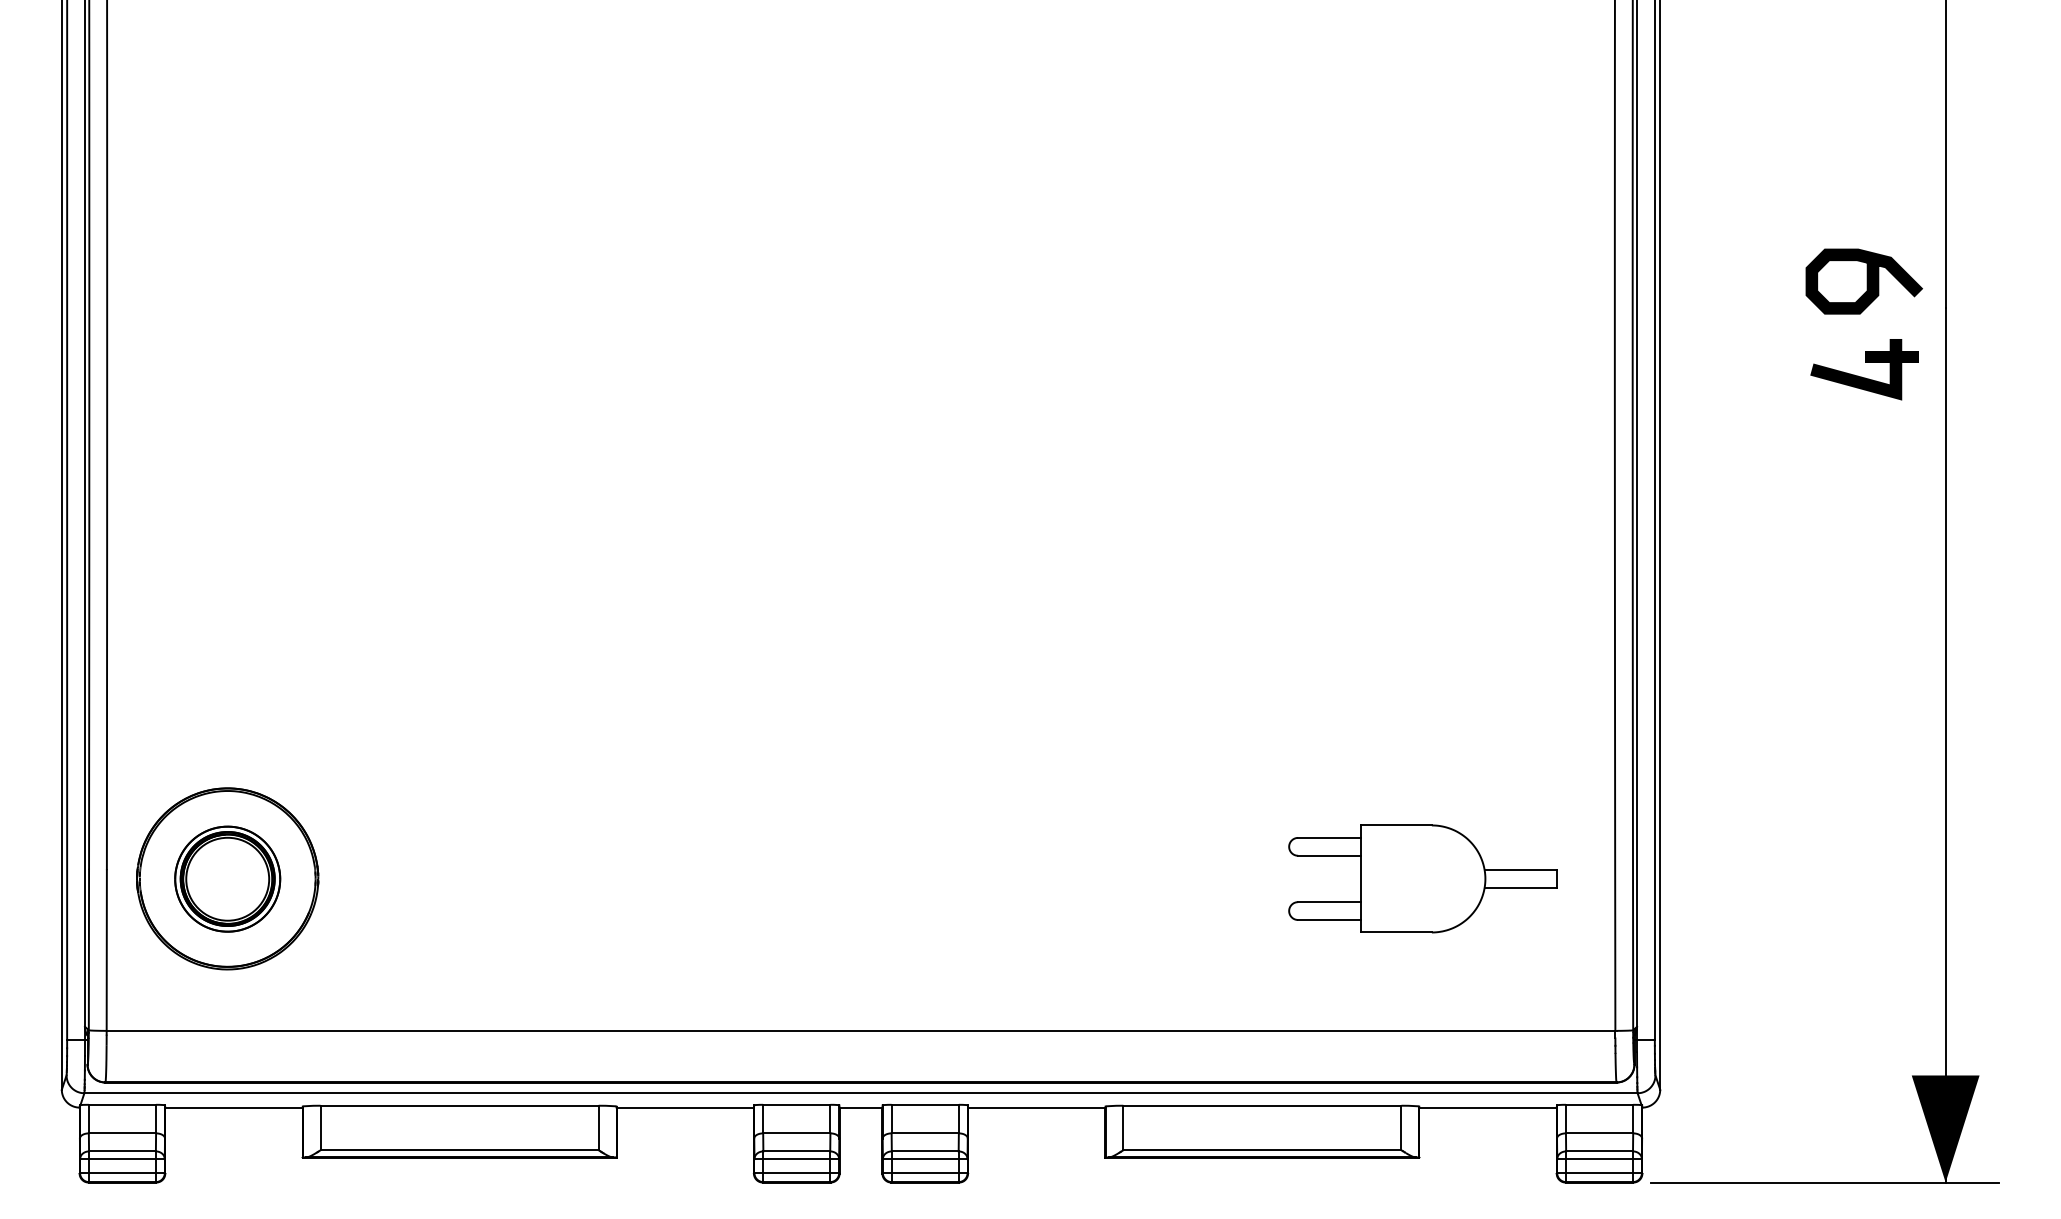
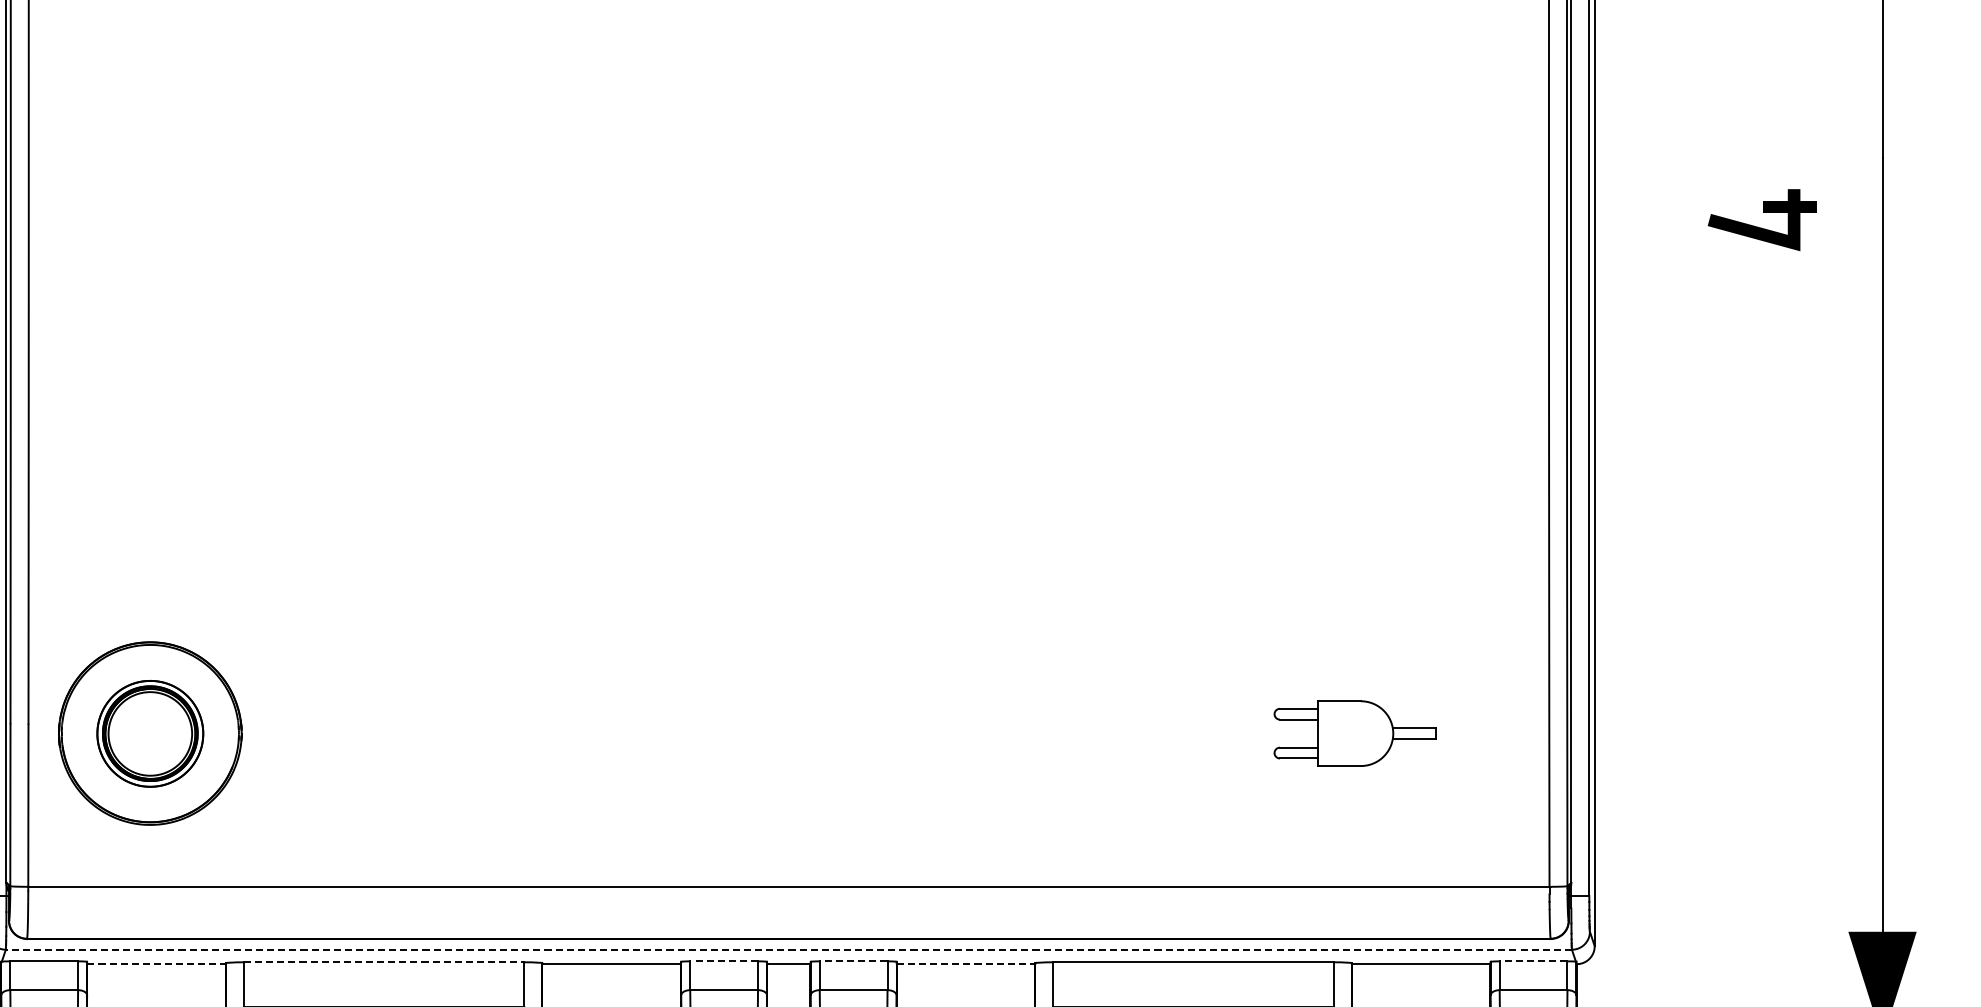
curve: (1866, 281) -> (1802, 131), removed
part: (1865, 362) -> (1763, 212), moved
part: (1422, 878) -> (1355, 733), size x0.6
line: (861, 1093) -> (789, 949), solid -> dashed
line: (796, 1104) -> (723, 961), solid -> dashed
line: (925, 1104) -> (853, 961), solid -> dashed
line: (1599, 1104) -> (1533, 961), solid -> dashed
line: (460, 1105) -> (385, 962), solid -> dashed
line: (233, 1107) -> (156, 964), solid -> dashed
line: (1036, 1107) -> (965, 964), solid -> dashed

